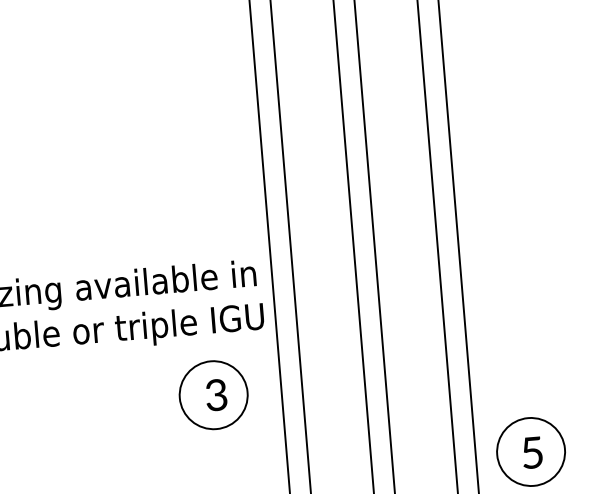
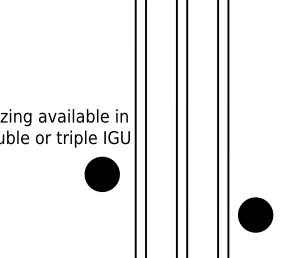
fill: (212, 395) -> (101, 174), added
fill: (530, 450) -> (255, 214), added

